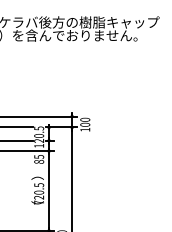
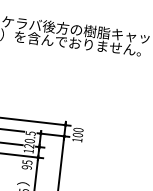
text: (39, 161) -> (27, 167), 85 -> 95

